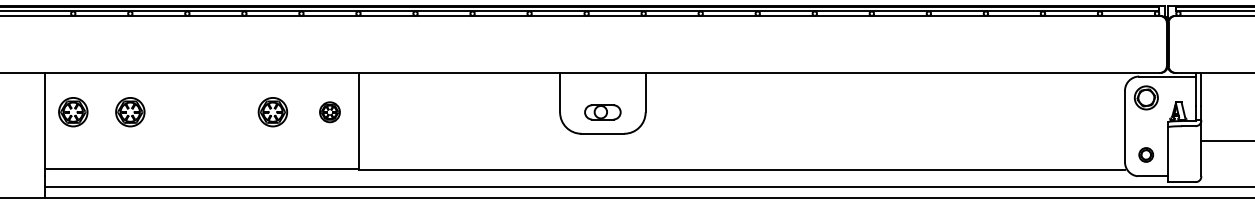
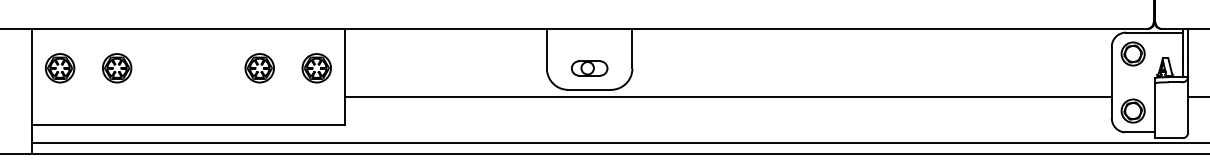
part: (329, 112) -> (316, 68), size x1.43
part: (1145, 154) -> (1132, 110), size x1.67
line: (741, 169) -> (728, 96), moved

